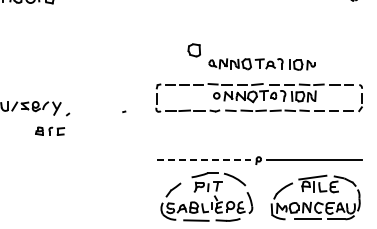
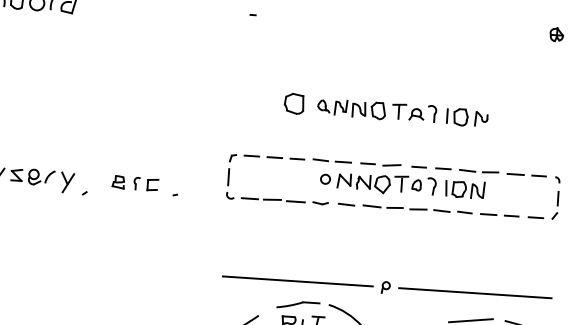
part: (261, 64) -> (402, 112), moved
part: (50, 130) -> (136, 182), moved
line: (203, 160) -> (297, 281), dashed -> solid

